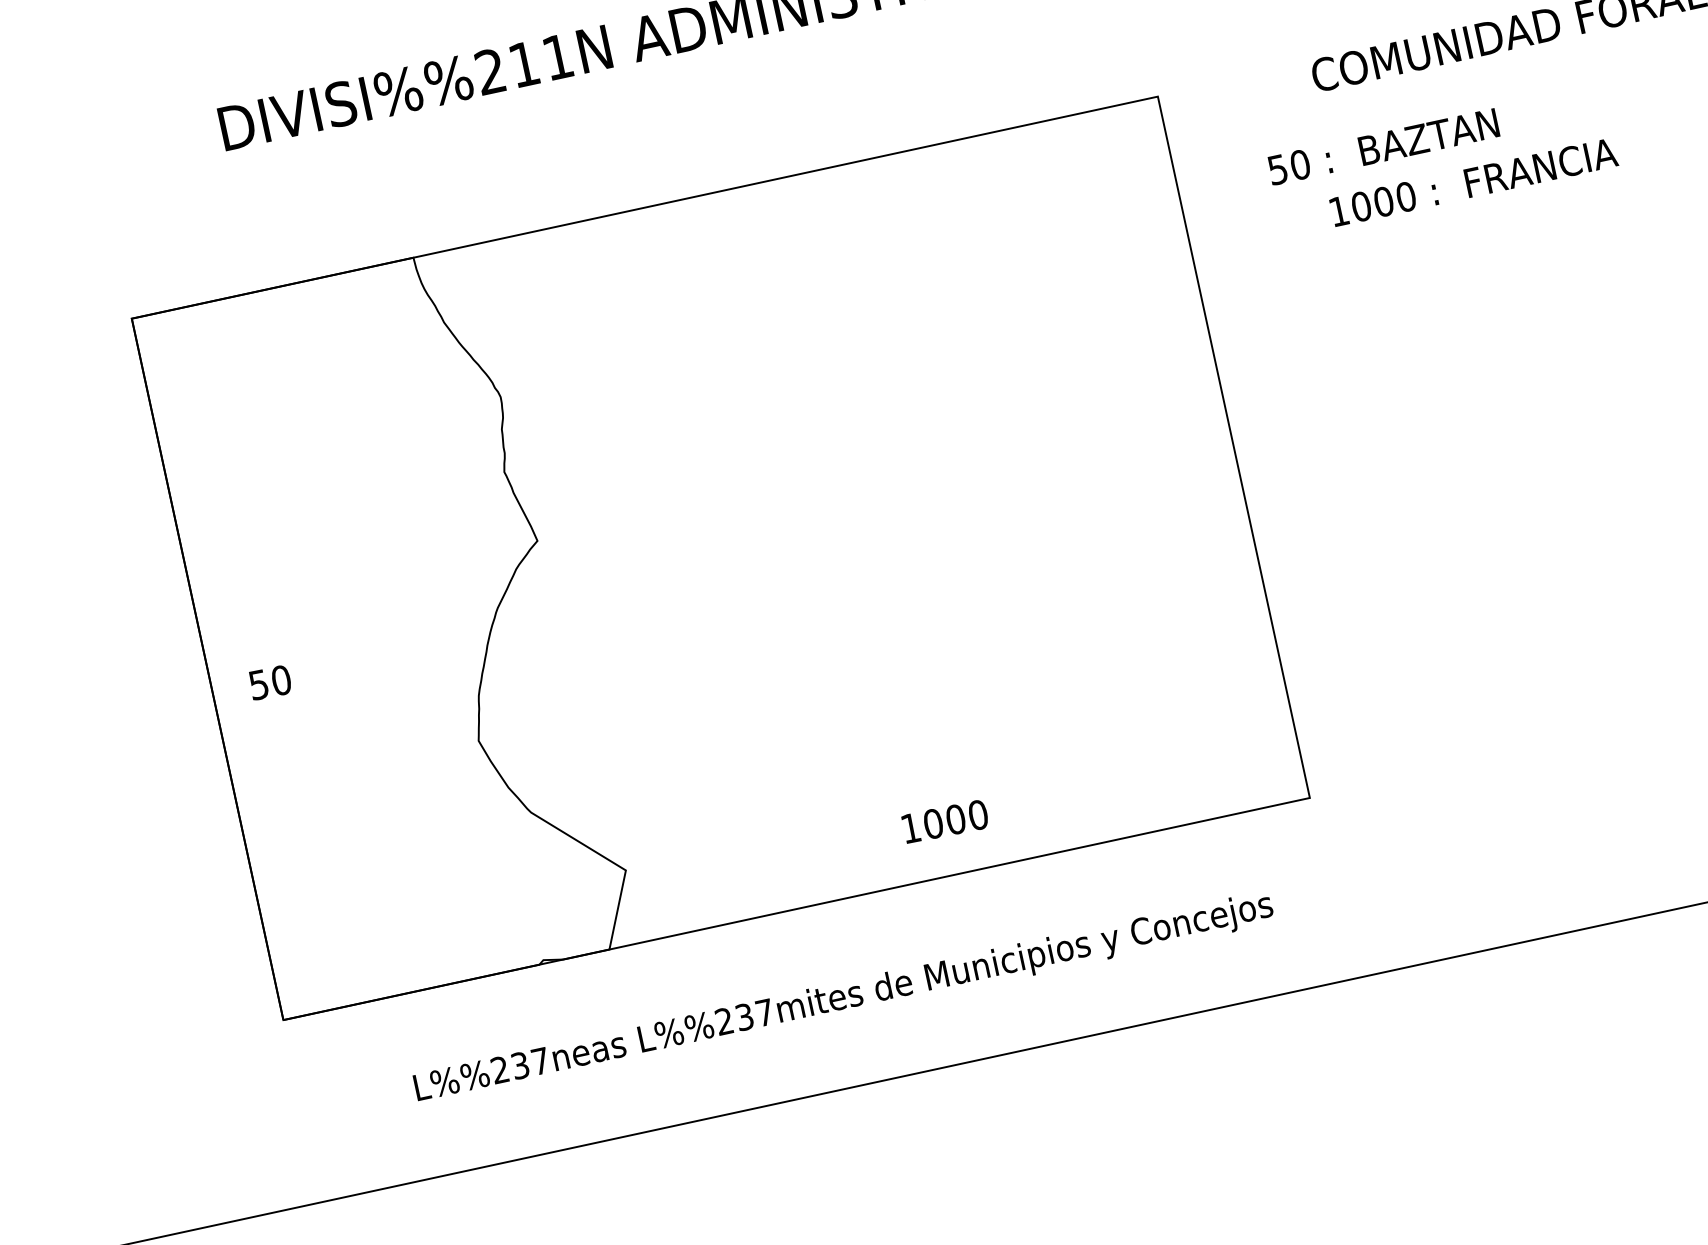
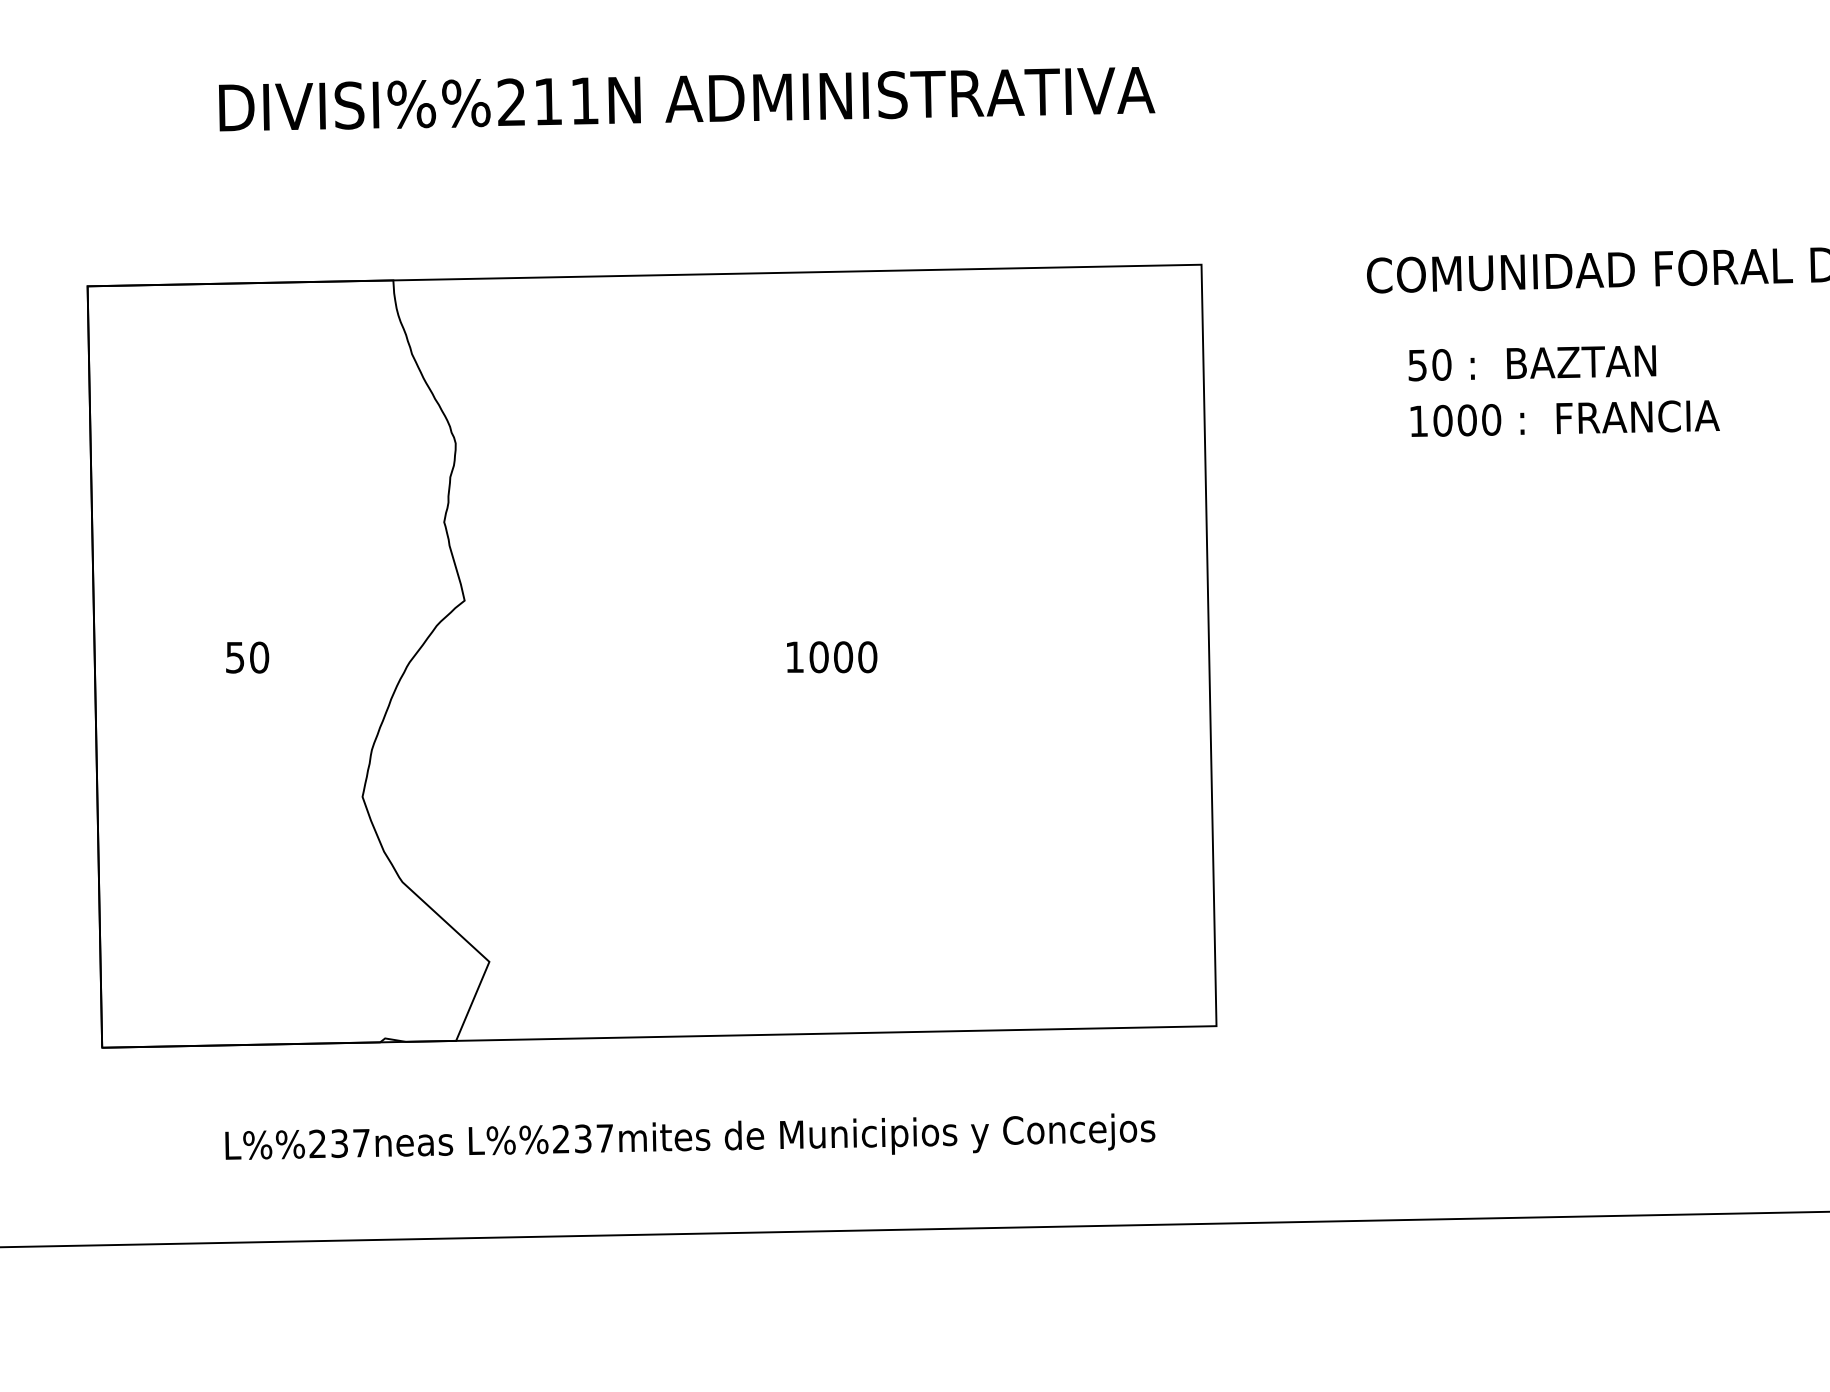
text: (1383, 147) -> (1532, 363), moved
text: (1473, 182) -> (1564, 418), moved
text: (270, 682) -> (247, 657), moved
text: (945, 821) -> (832, 657), moved

